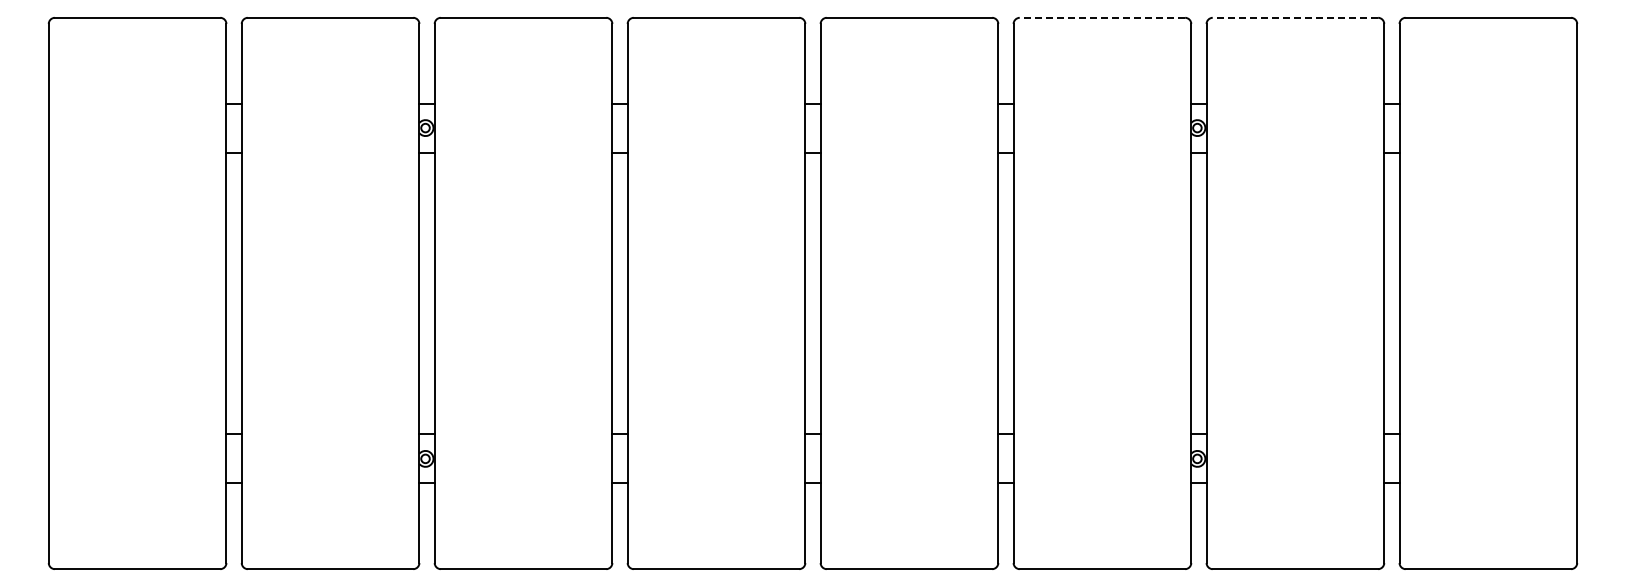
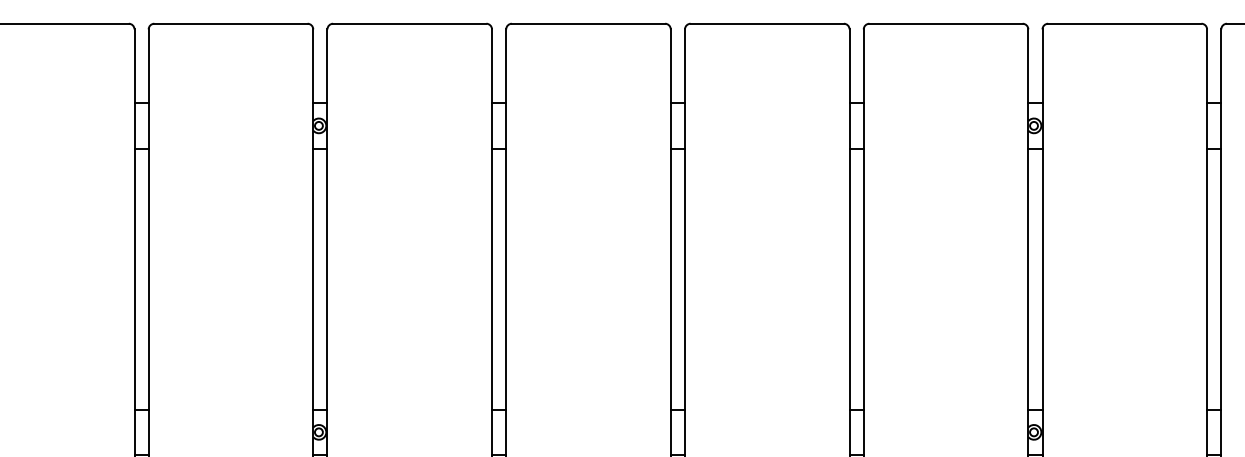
line: (1102, 17) -> (946, 23), dashed -> solid
line: (1295, 17) -> (1124, 23), dashed -> solid

